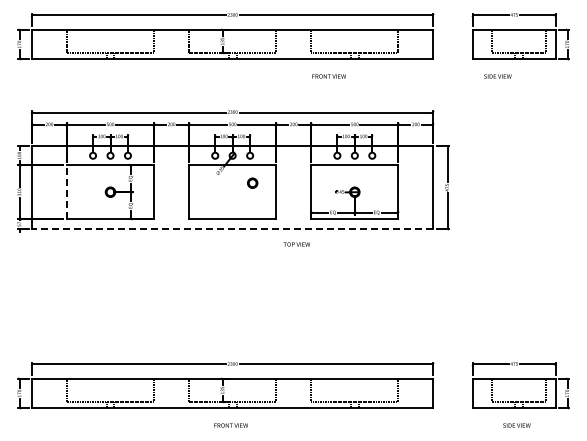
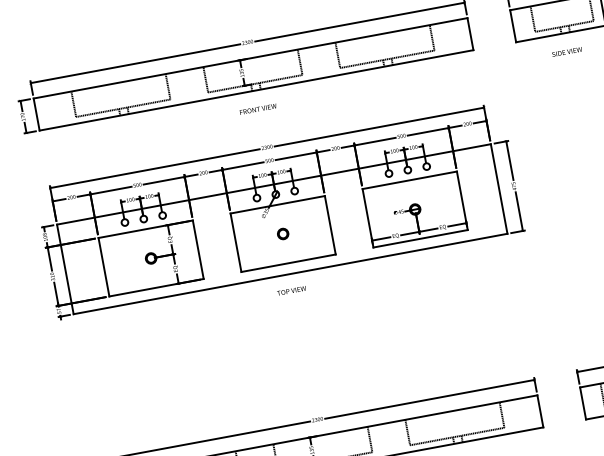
text: (328, 76) -> (257, 109), moved
text: (497, 76) -> (566, 52), moved
part: (252, 182) -> (282, 233), moved
line: (66, 191) -> (103, 266), dashed -> solid
line: (232, 229) -> (290, 274), dashed -> solid
text: (296, 244) -> (291, 290), moved

